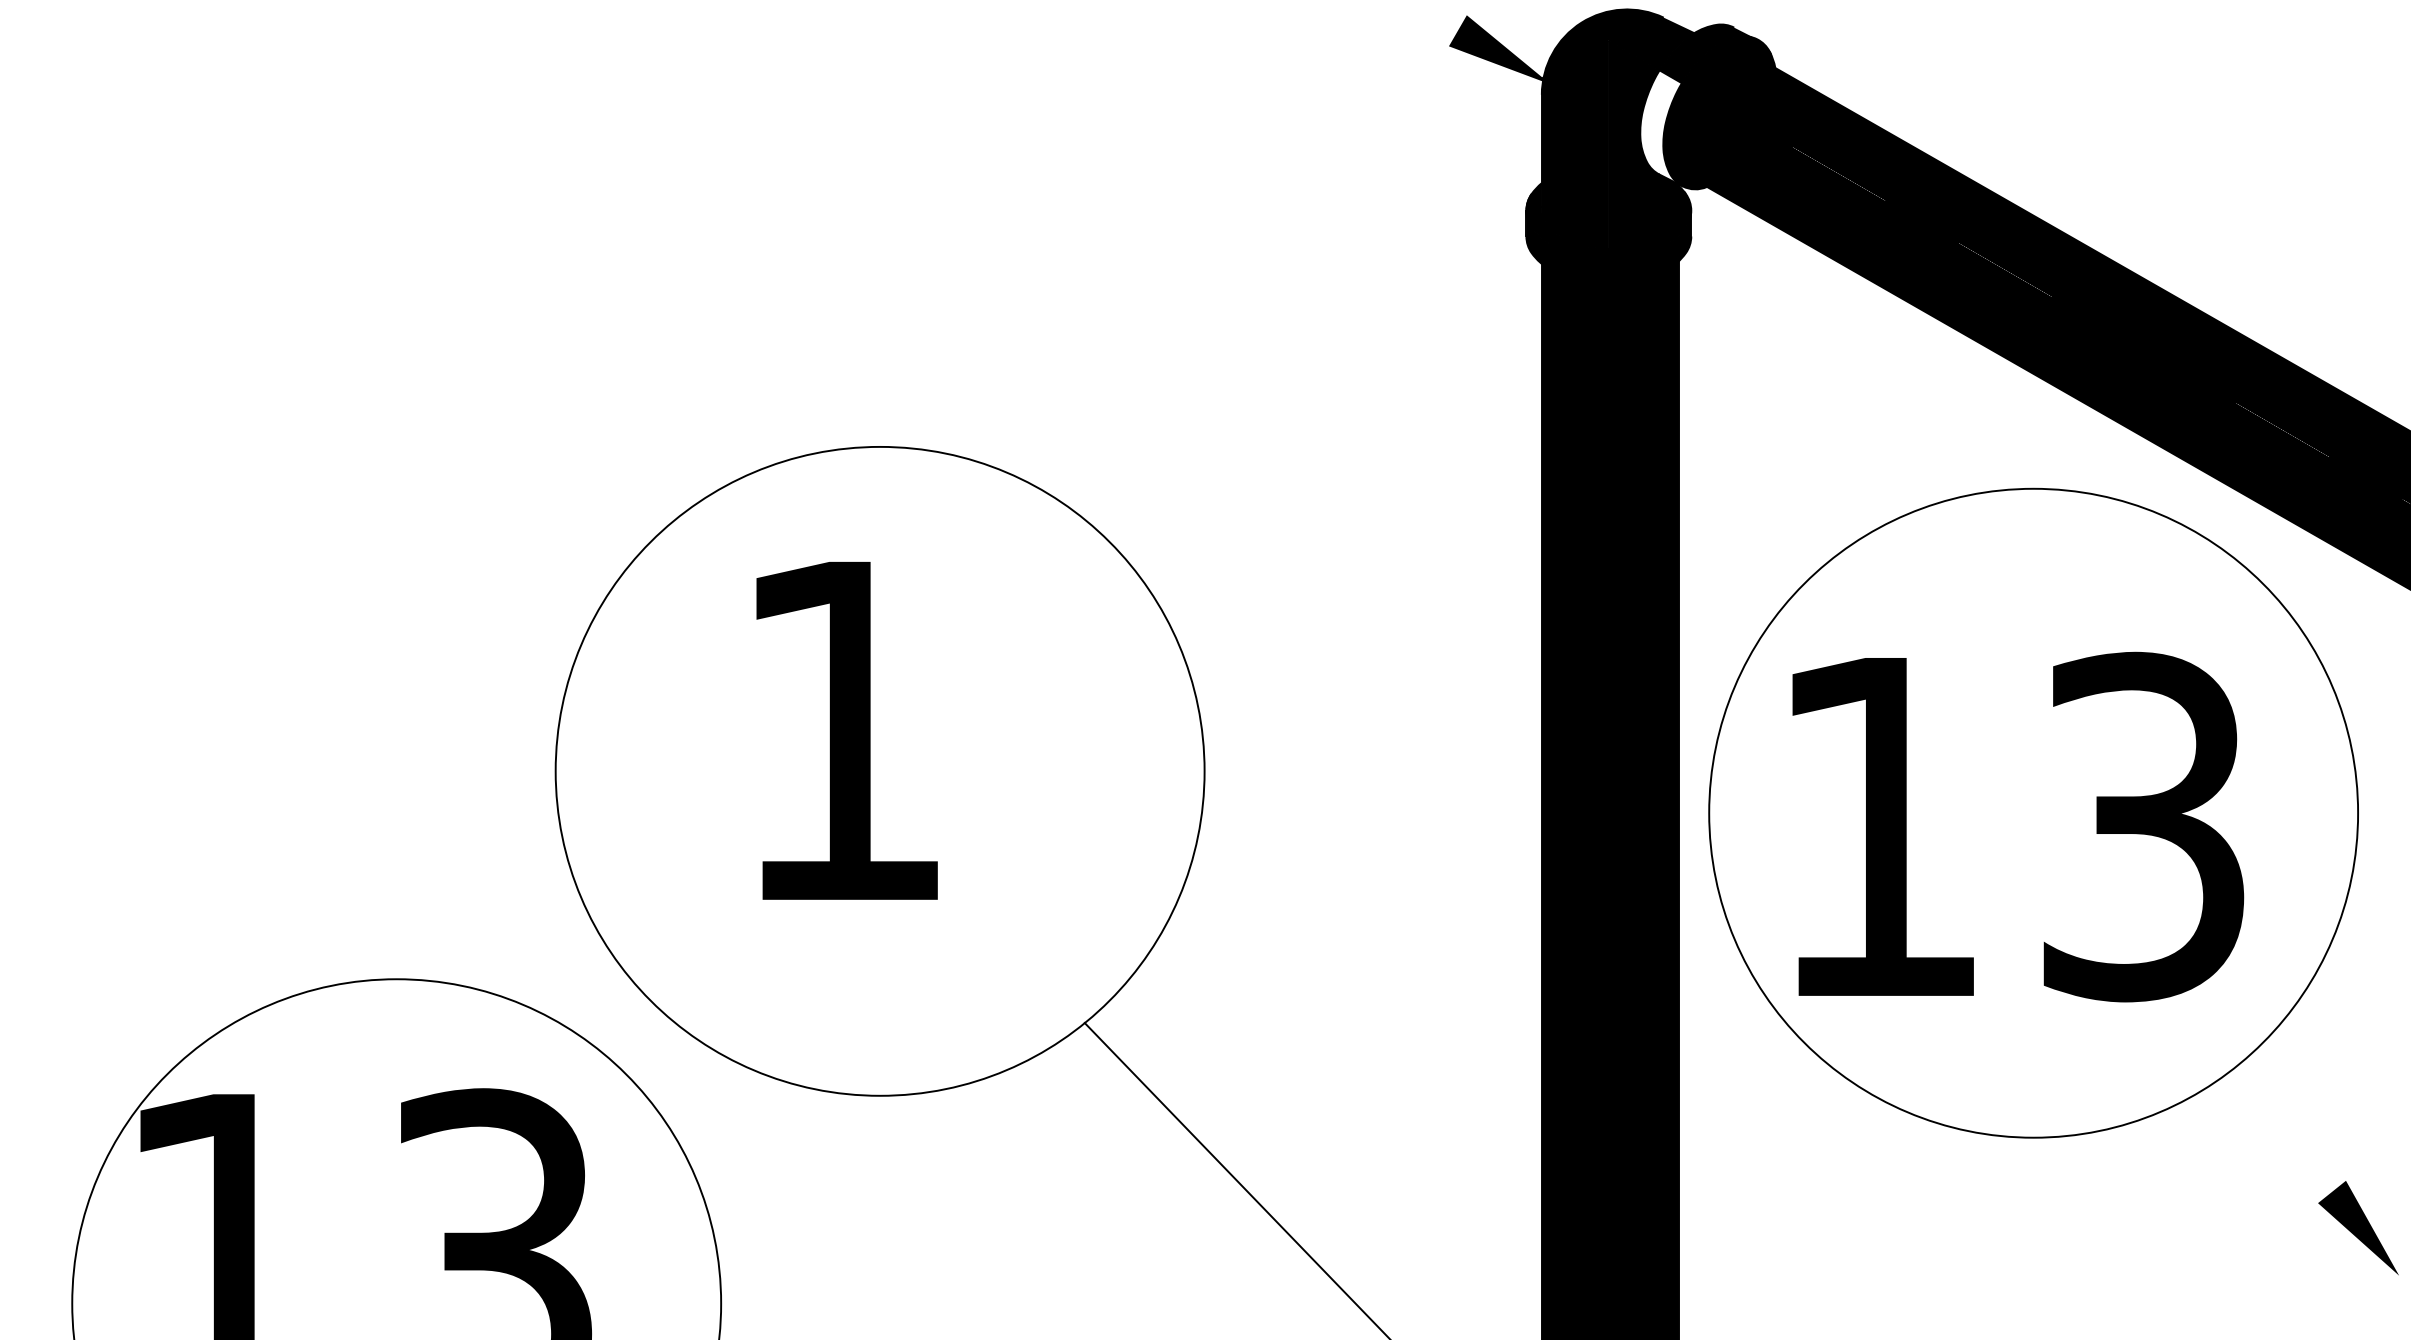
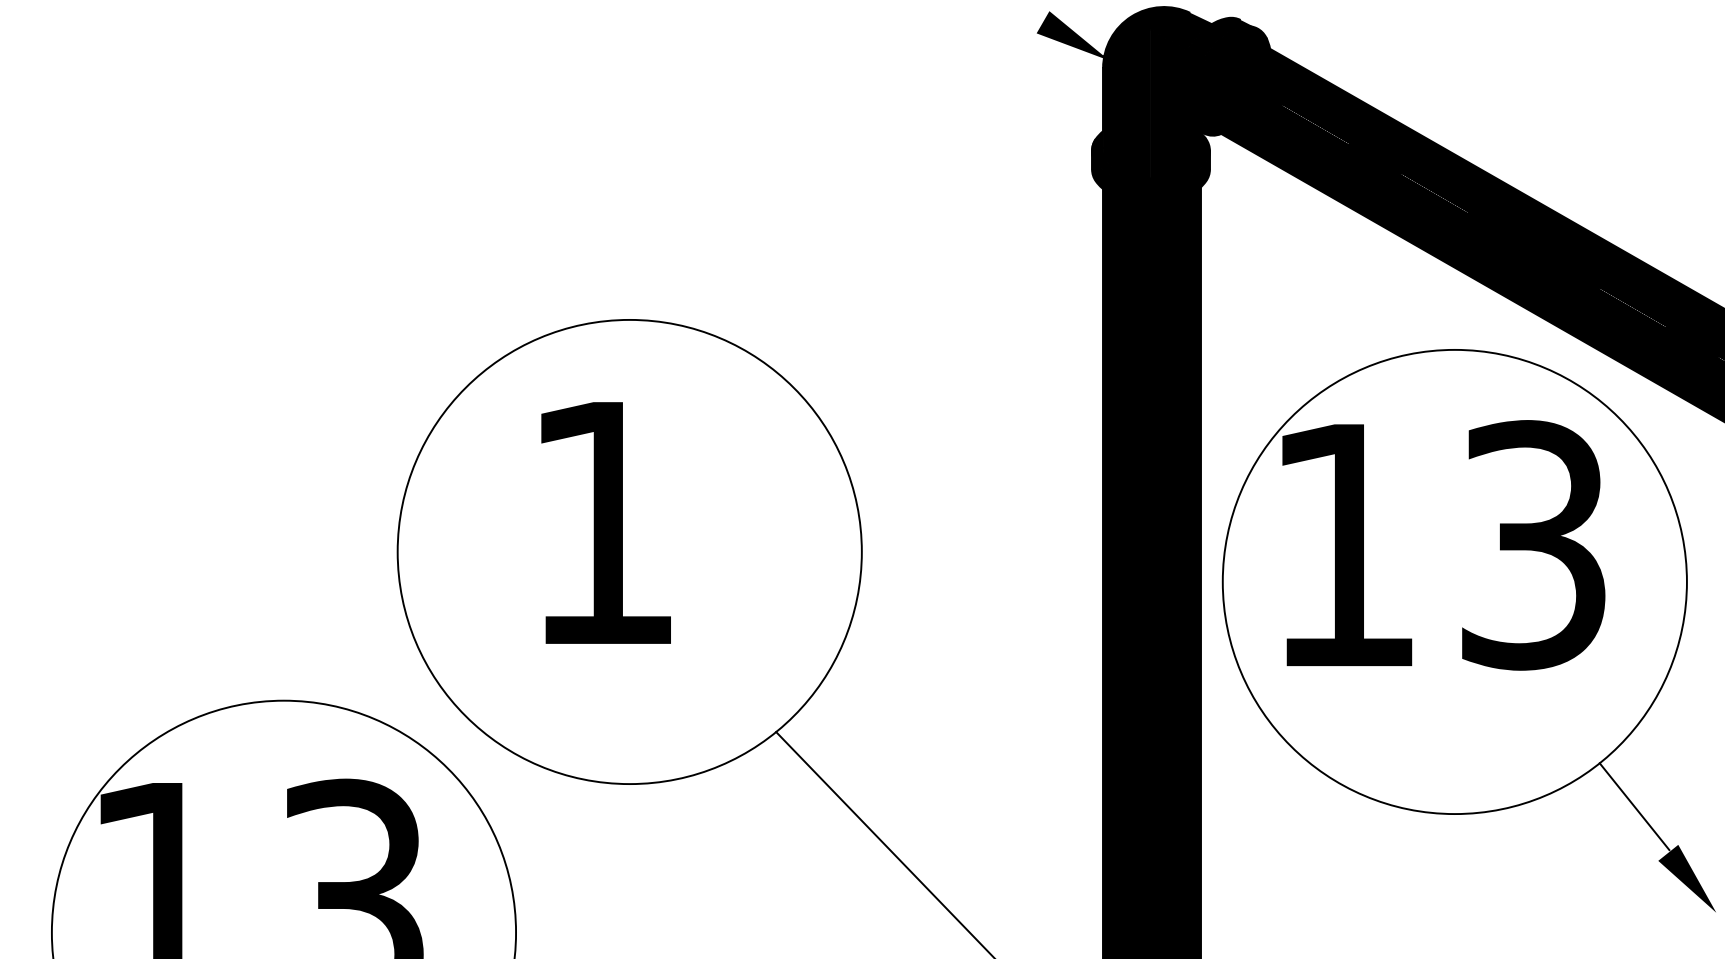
fill: (1660, 127) -> (1187, 91), added
text: (2018, 826) -> (1444, 544), moved
line: (2284, 1127) -> (1634, 806), added

